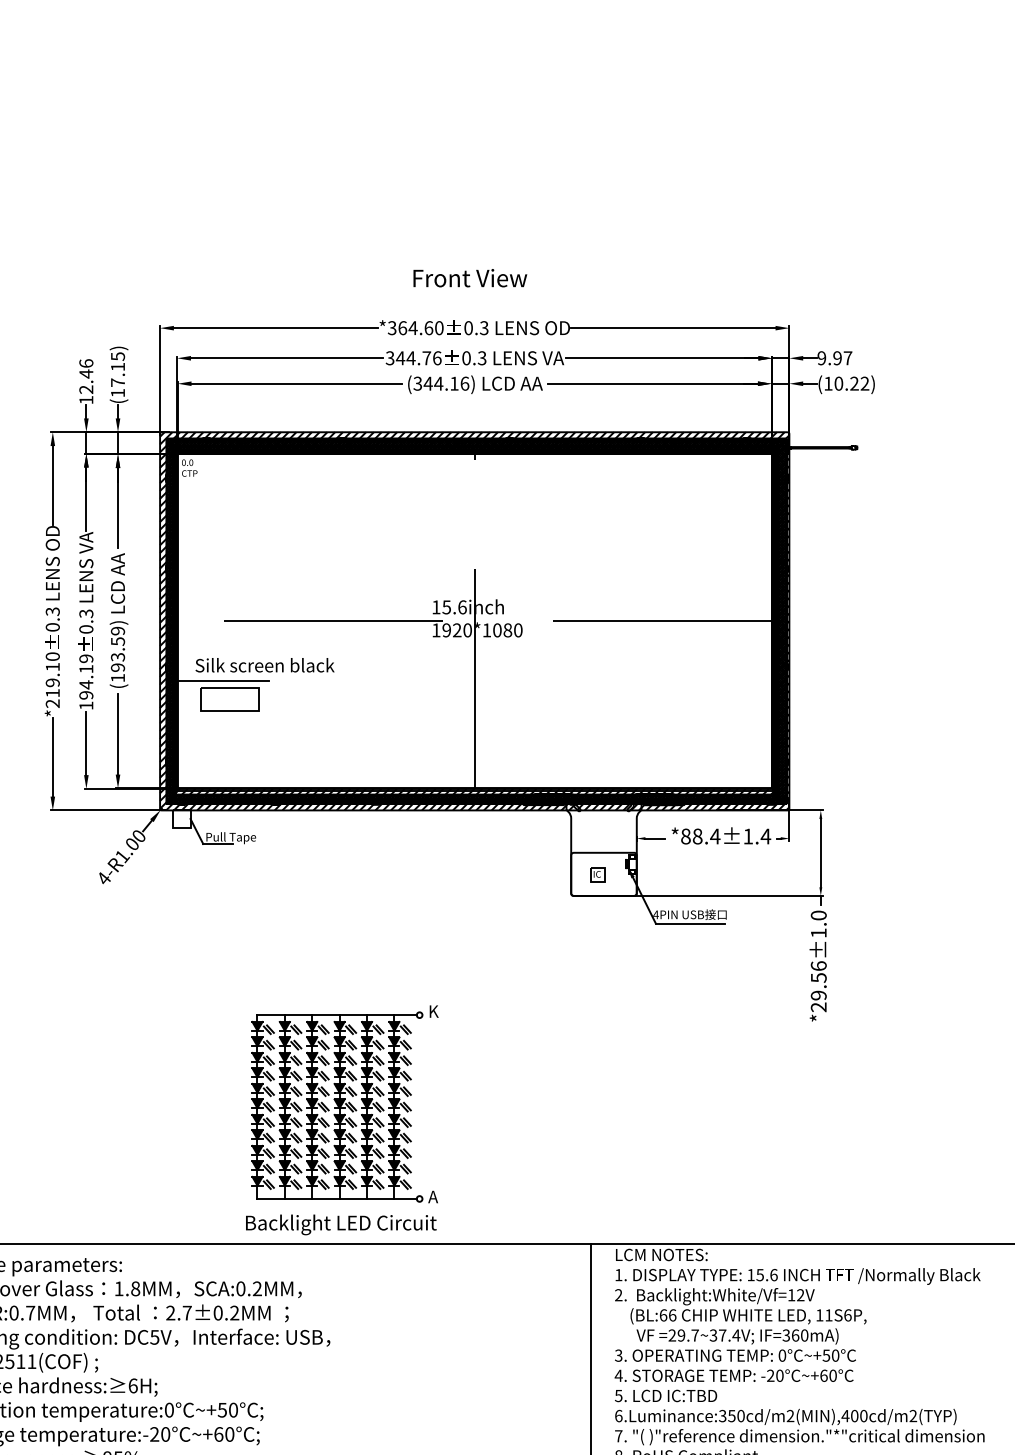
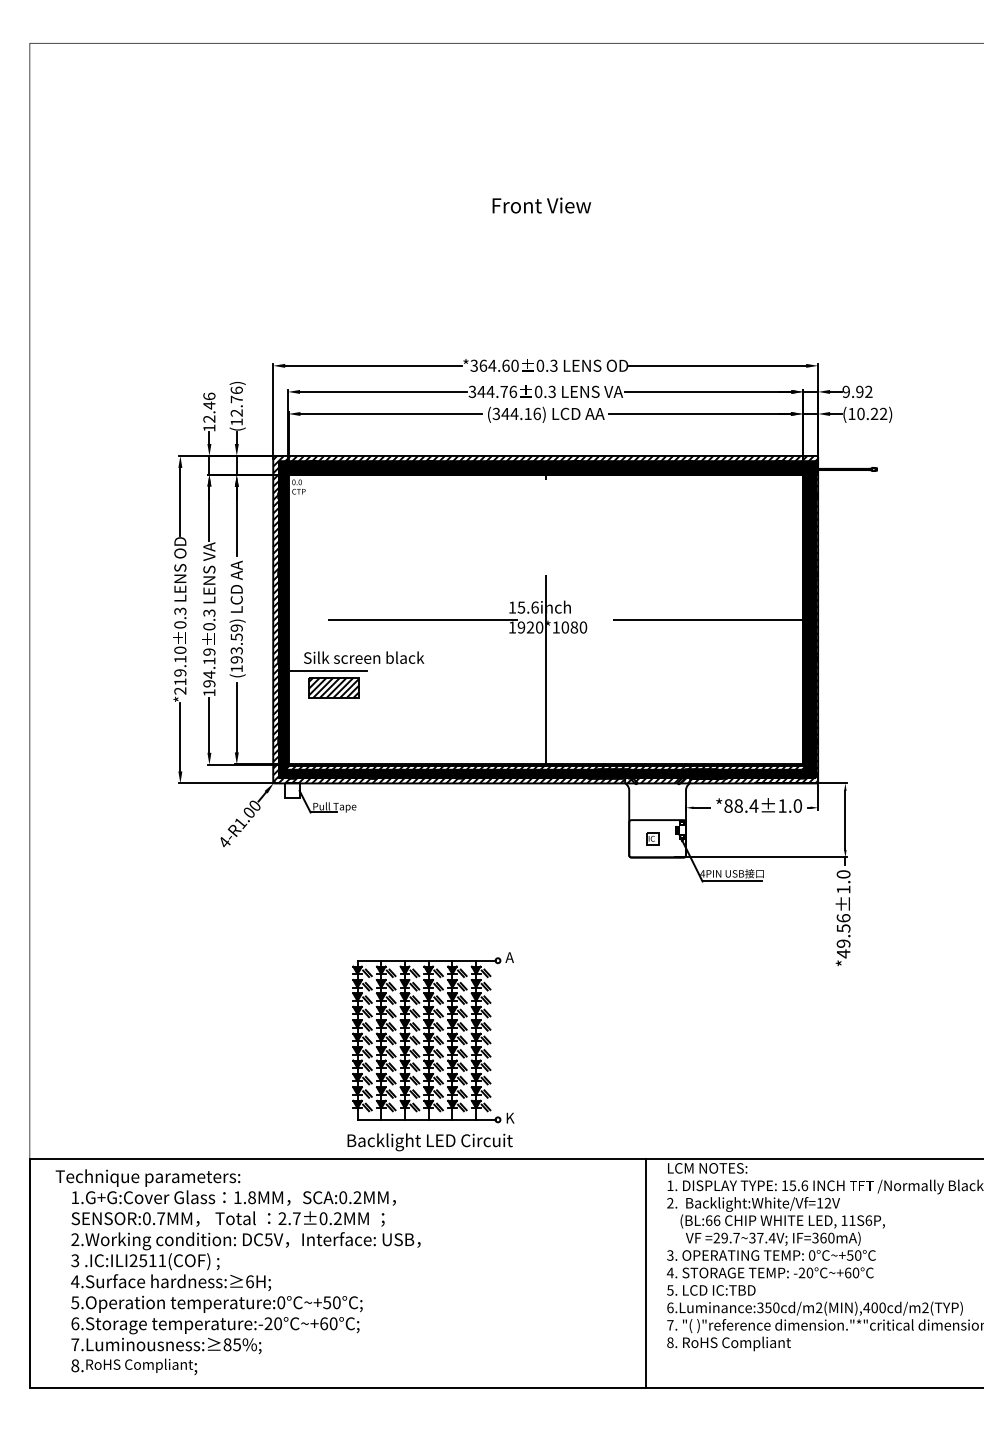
text: (469, 278) -> (541, 205), moved
text: (847, 357) -> (868, 391), 9.97 -> 9.92
text: (117, 369) -> (236, 401), (17.15) -> (12.76)
hatch: (229, 699) -> (333, 687), added
text: (765, 835) -> (797, 805), *88.4±1.4 -> *88.4±1.0
text: (818, 1006) -> (843, 953), *29.56±1.0 -> *49.56±1.0
text: (432, 1011) -> (509, 957), K -> A
text: (432, 1196) -> (509, 1117), A -> K

